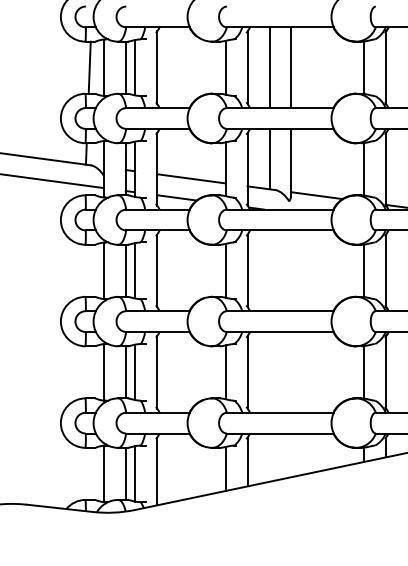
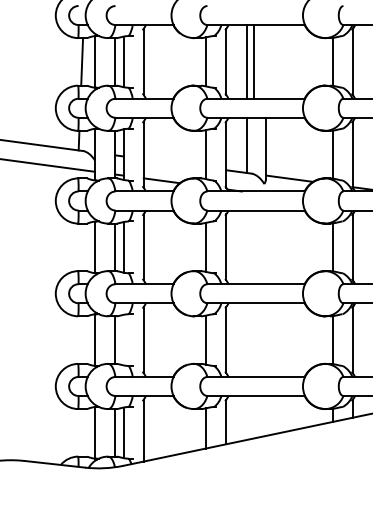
line: (291, 67) -> (254, 61), moved
line: (191, 178) -> (175, 163), removed
line: (135, 371) -> (123, 339), removed

